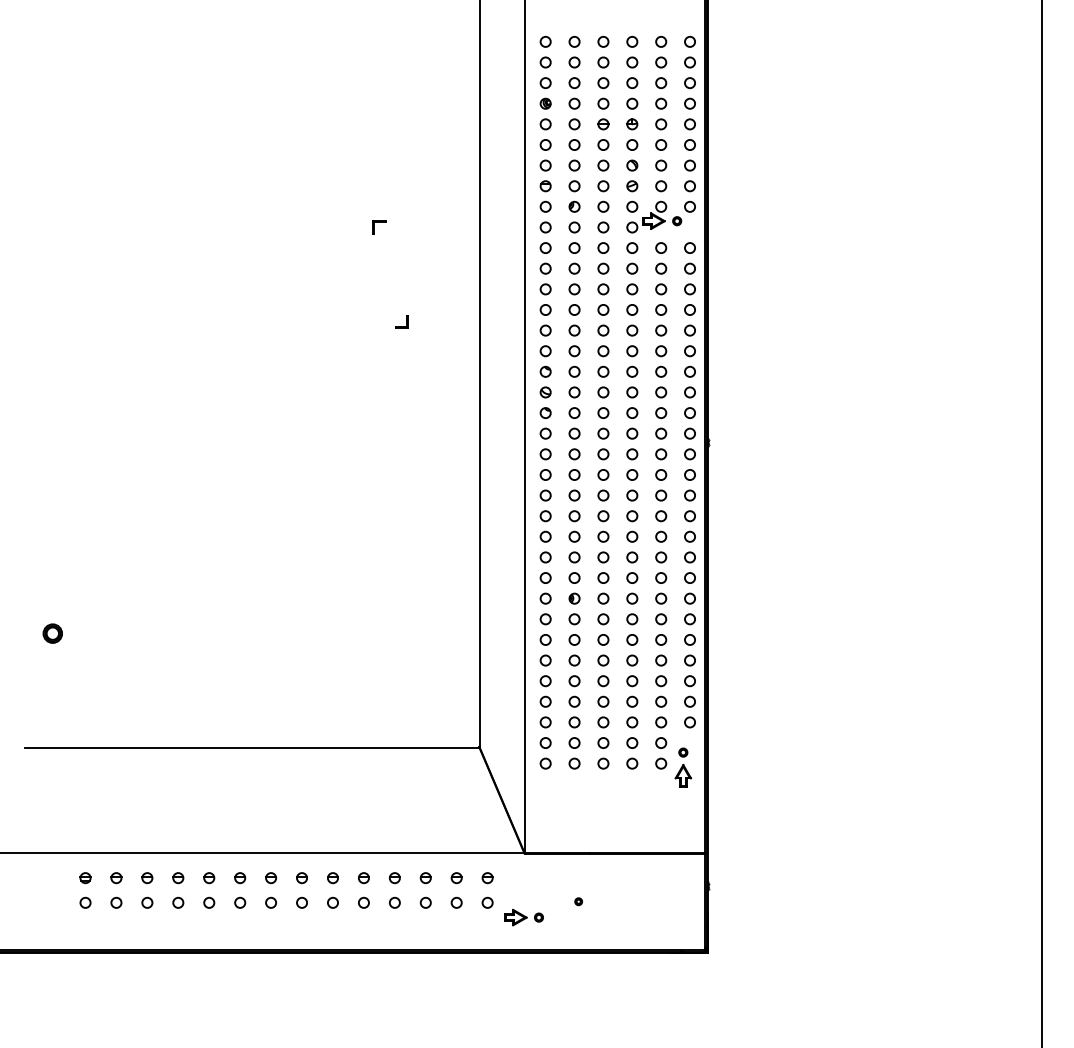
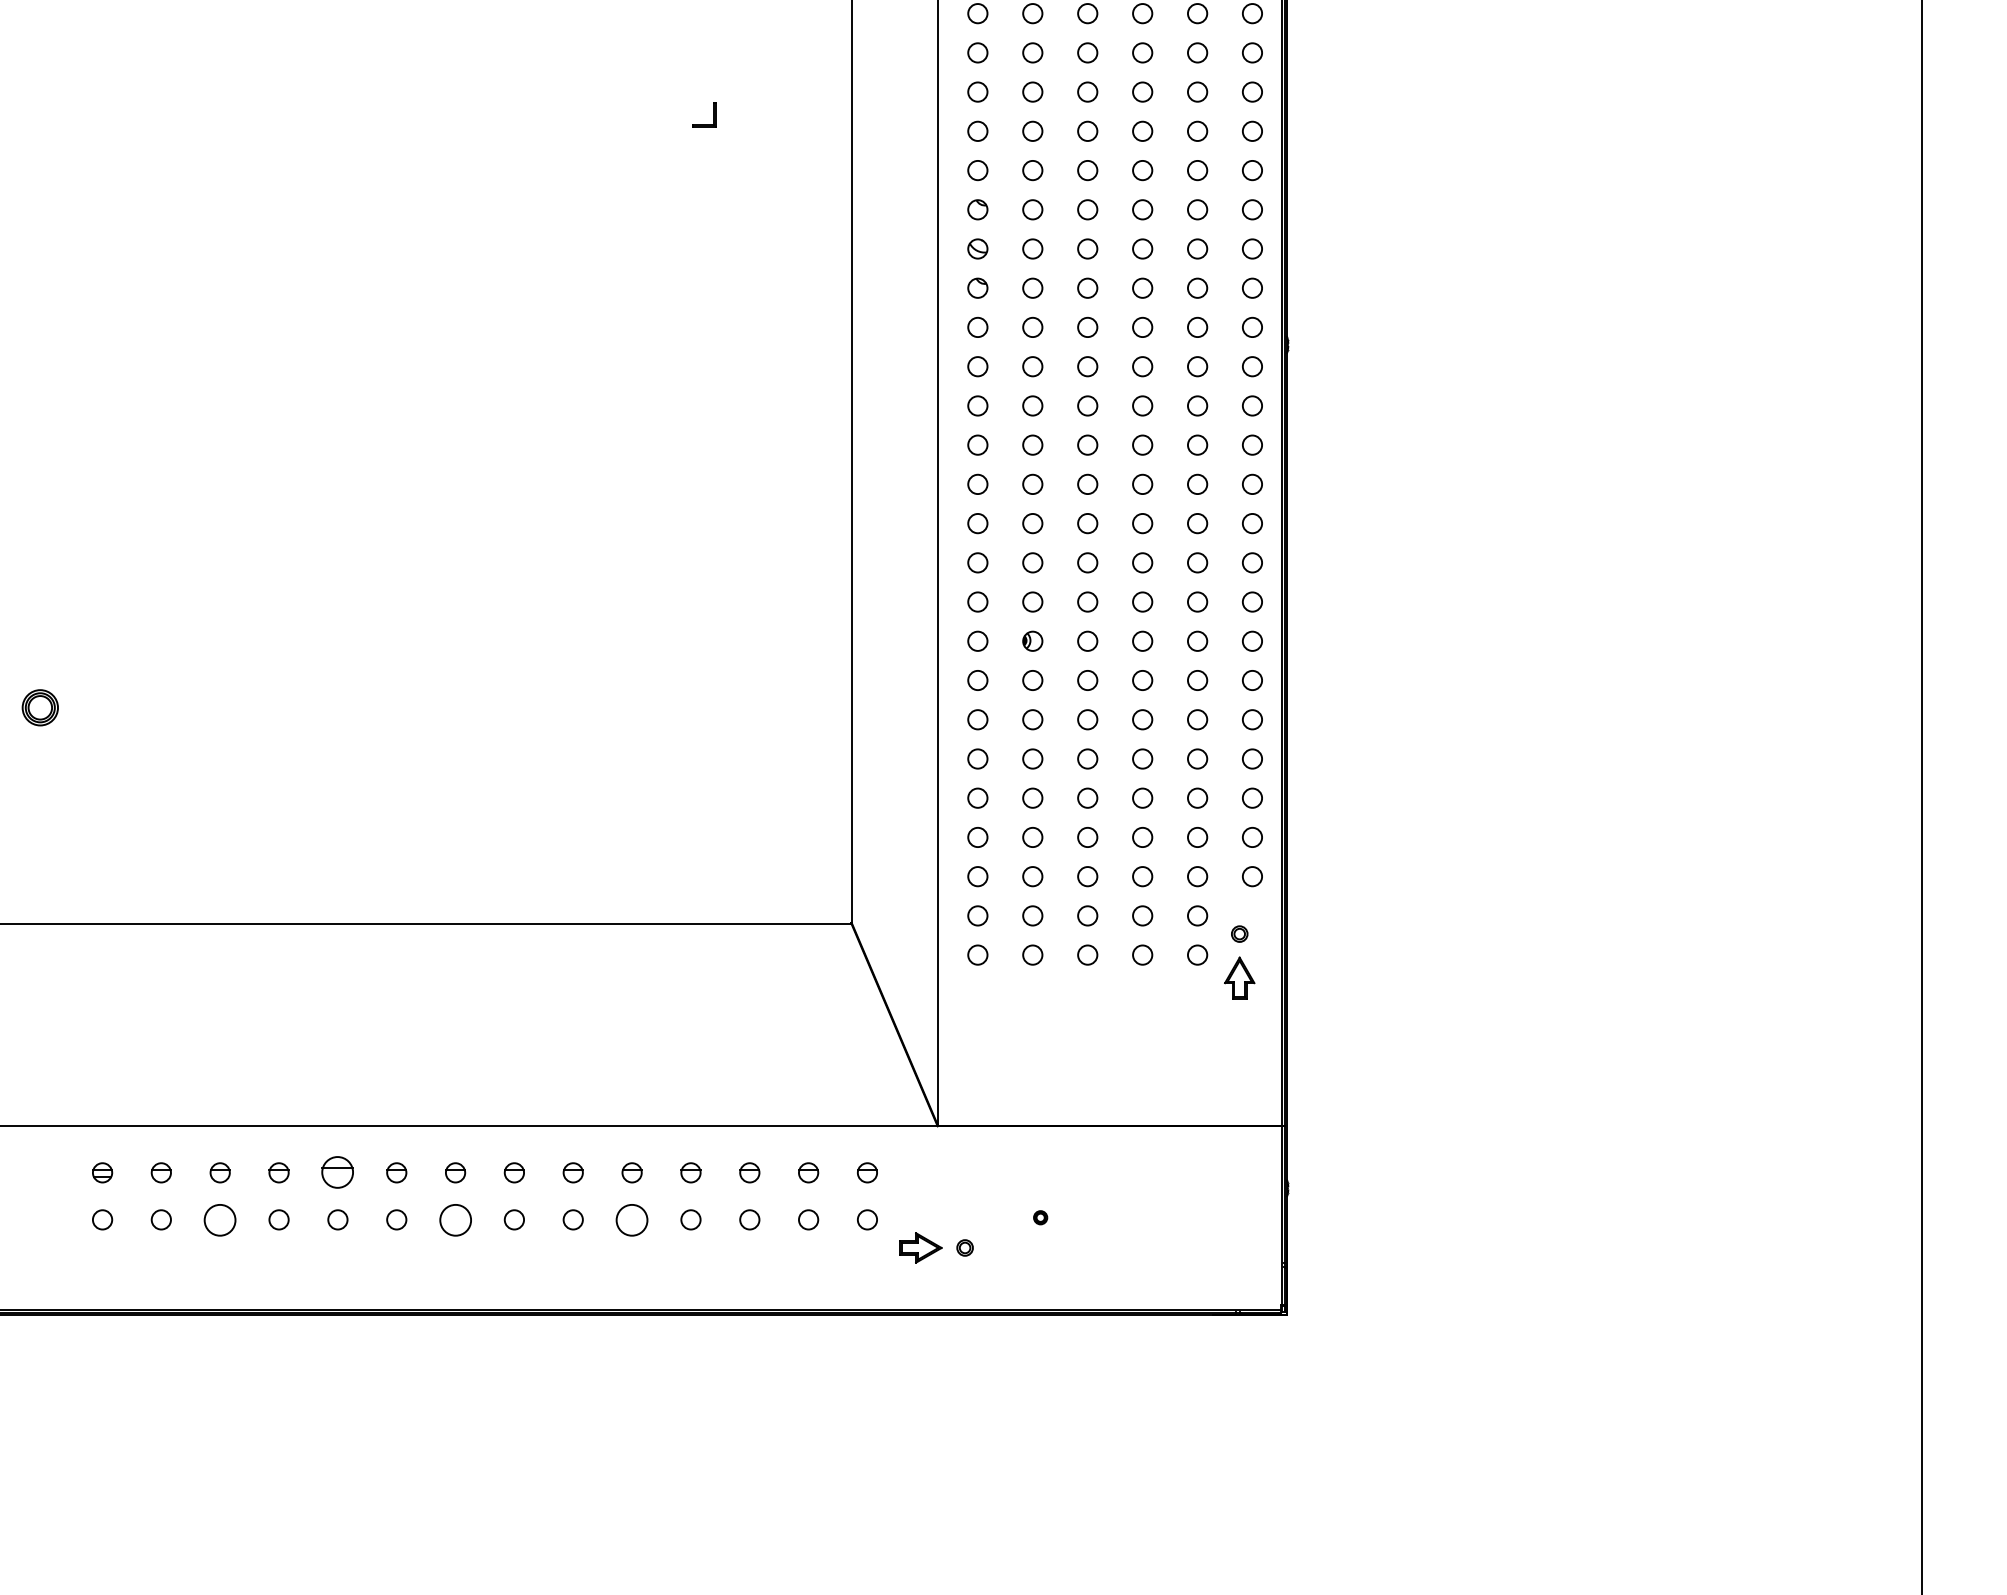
part: (209, 878) -> (338, 1173), size x1.6
circle: (147, 902) -> (220, 1219), size x1.6
circle: (270, 902) -> (454, 1219), size x1.6
circle: (363, 902) -> (631, 1219), size x1.6

